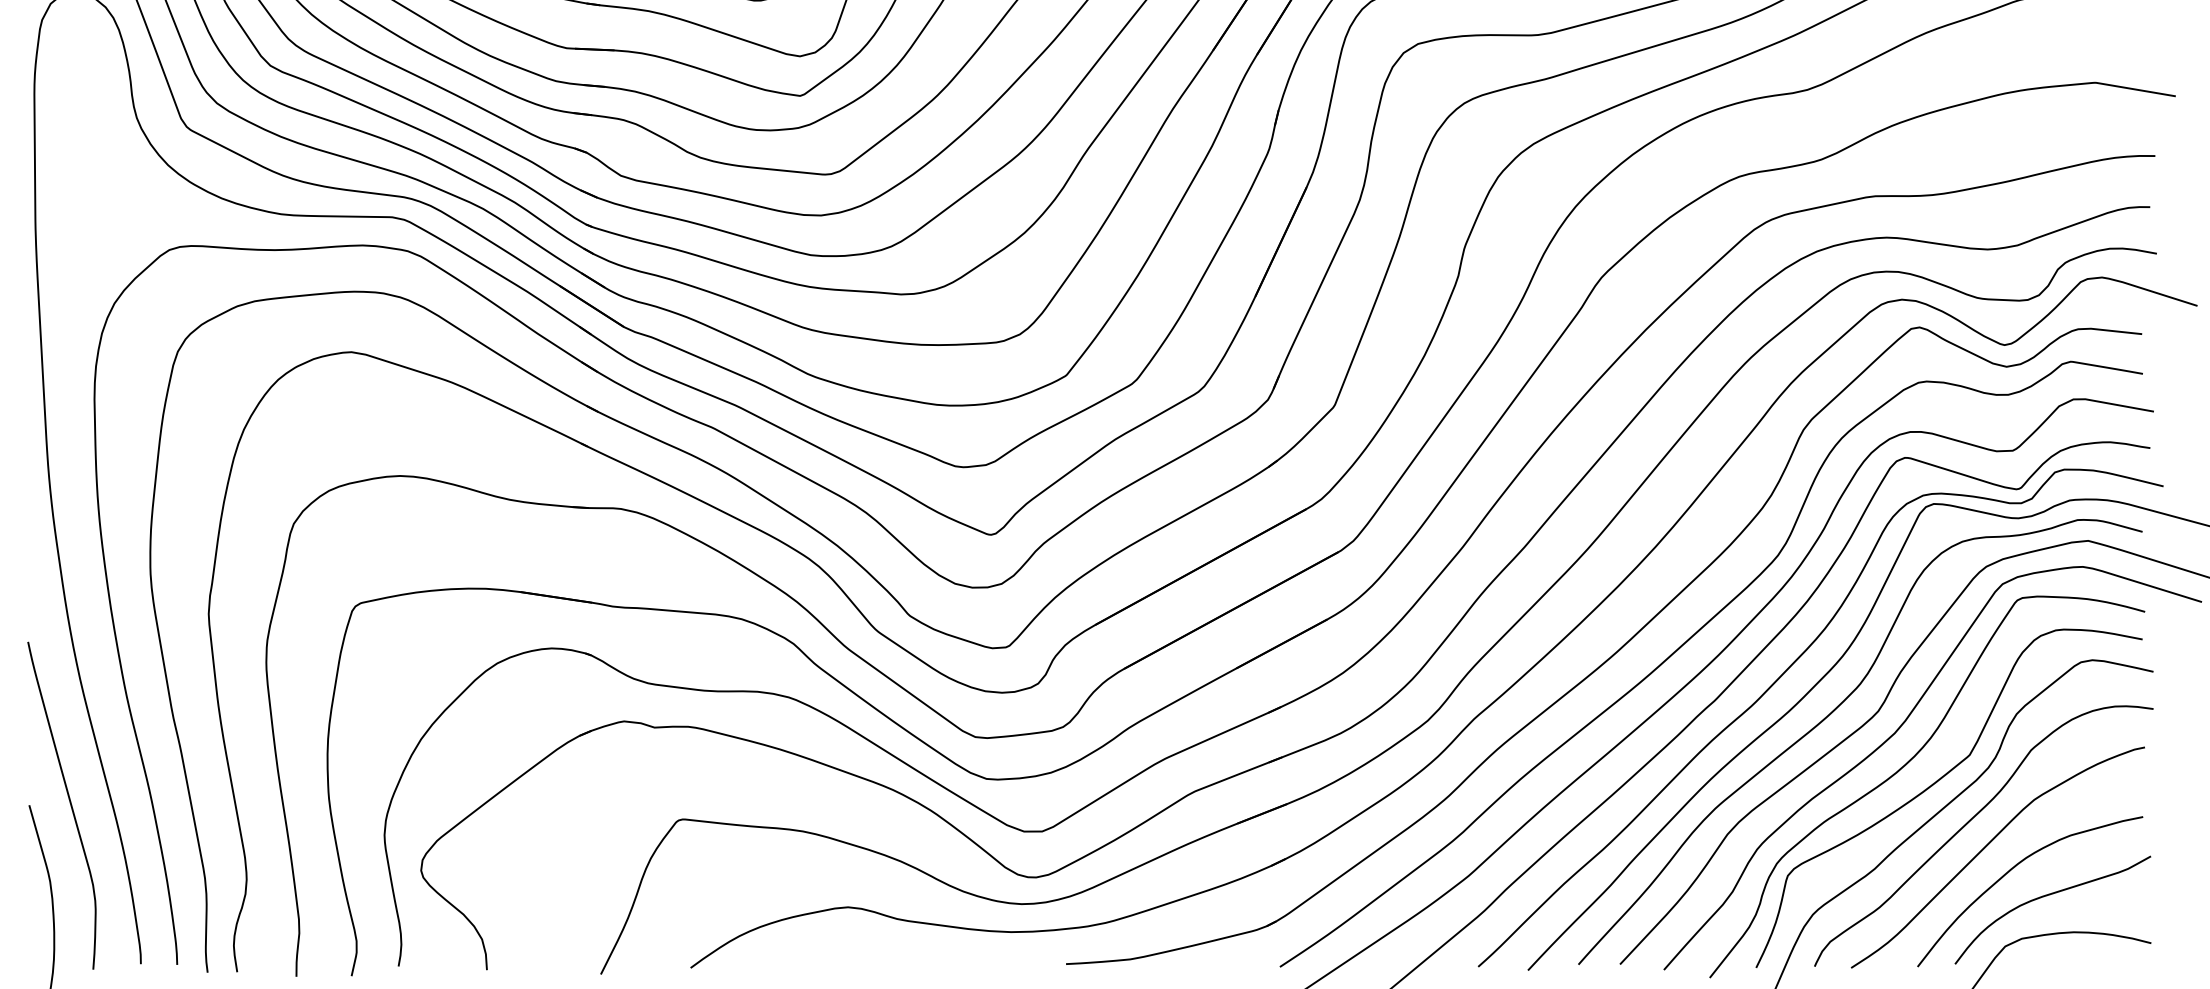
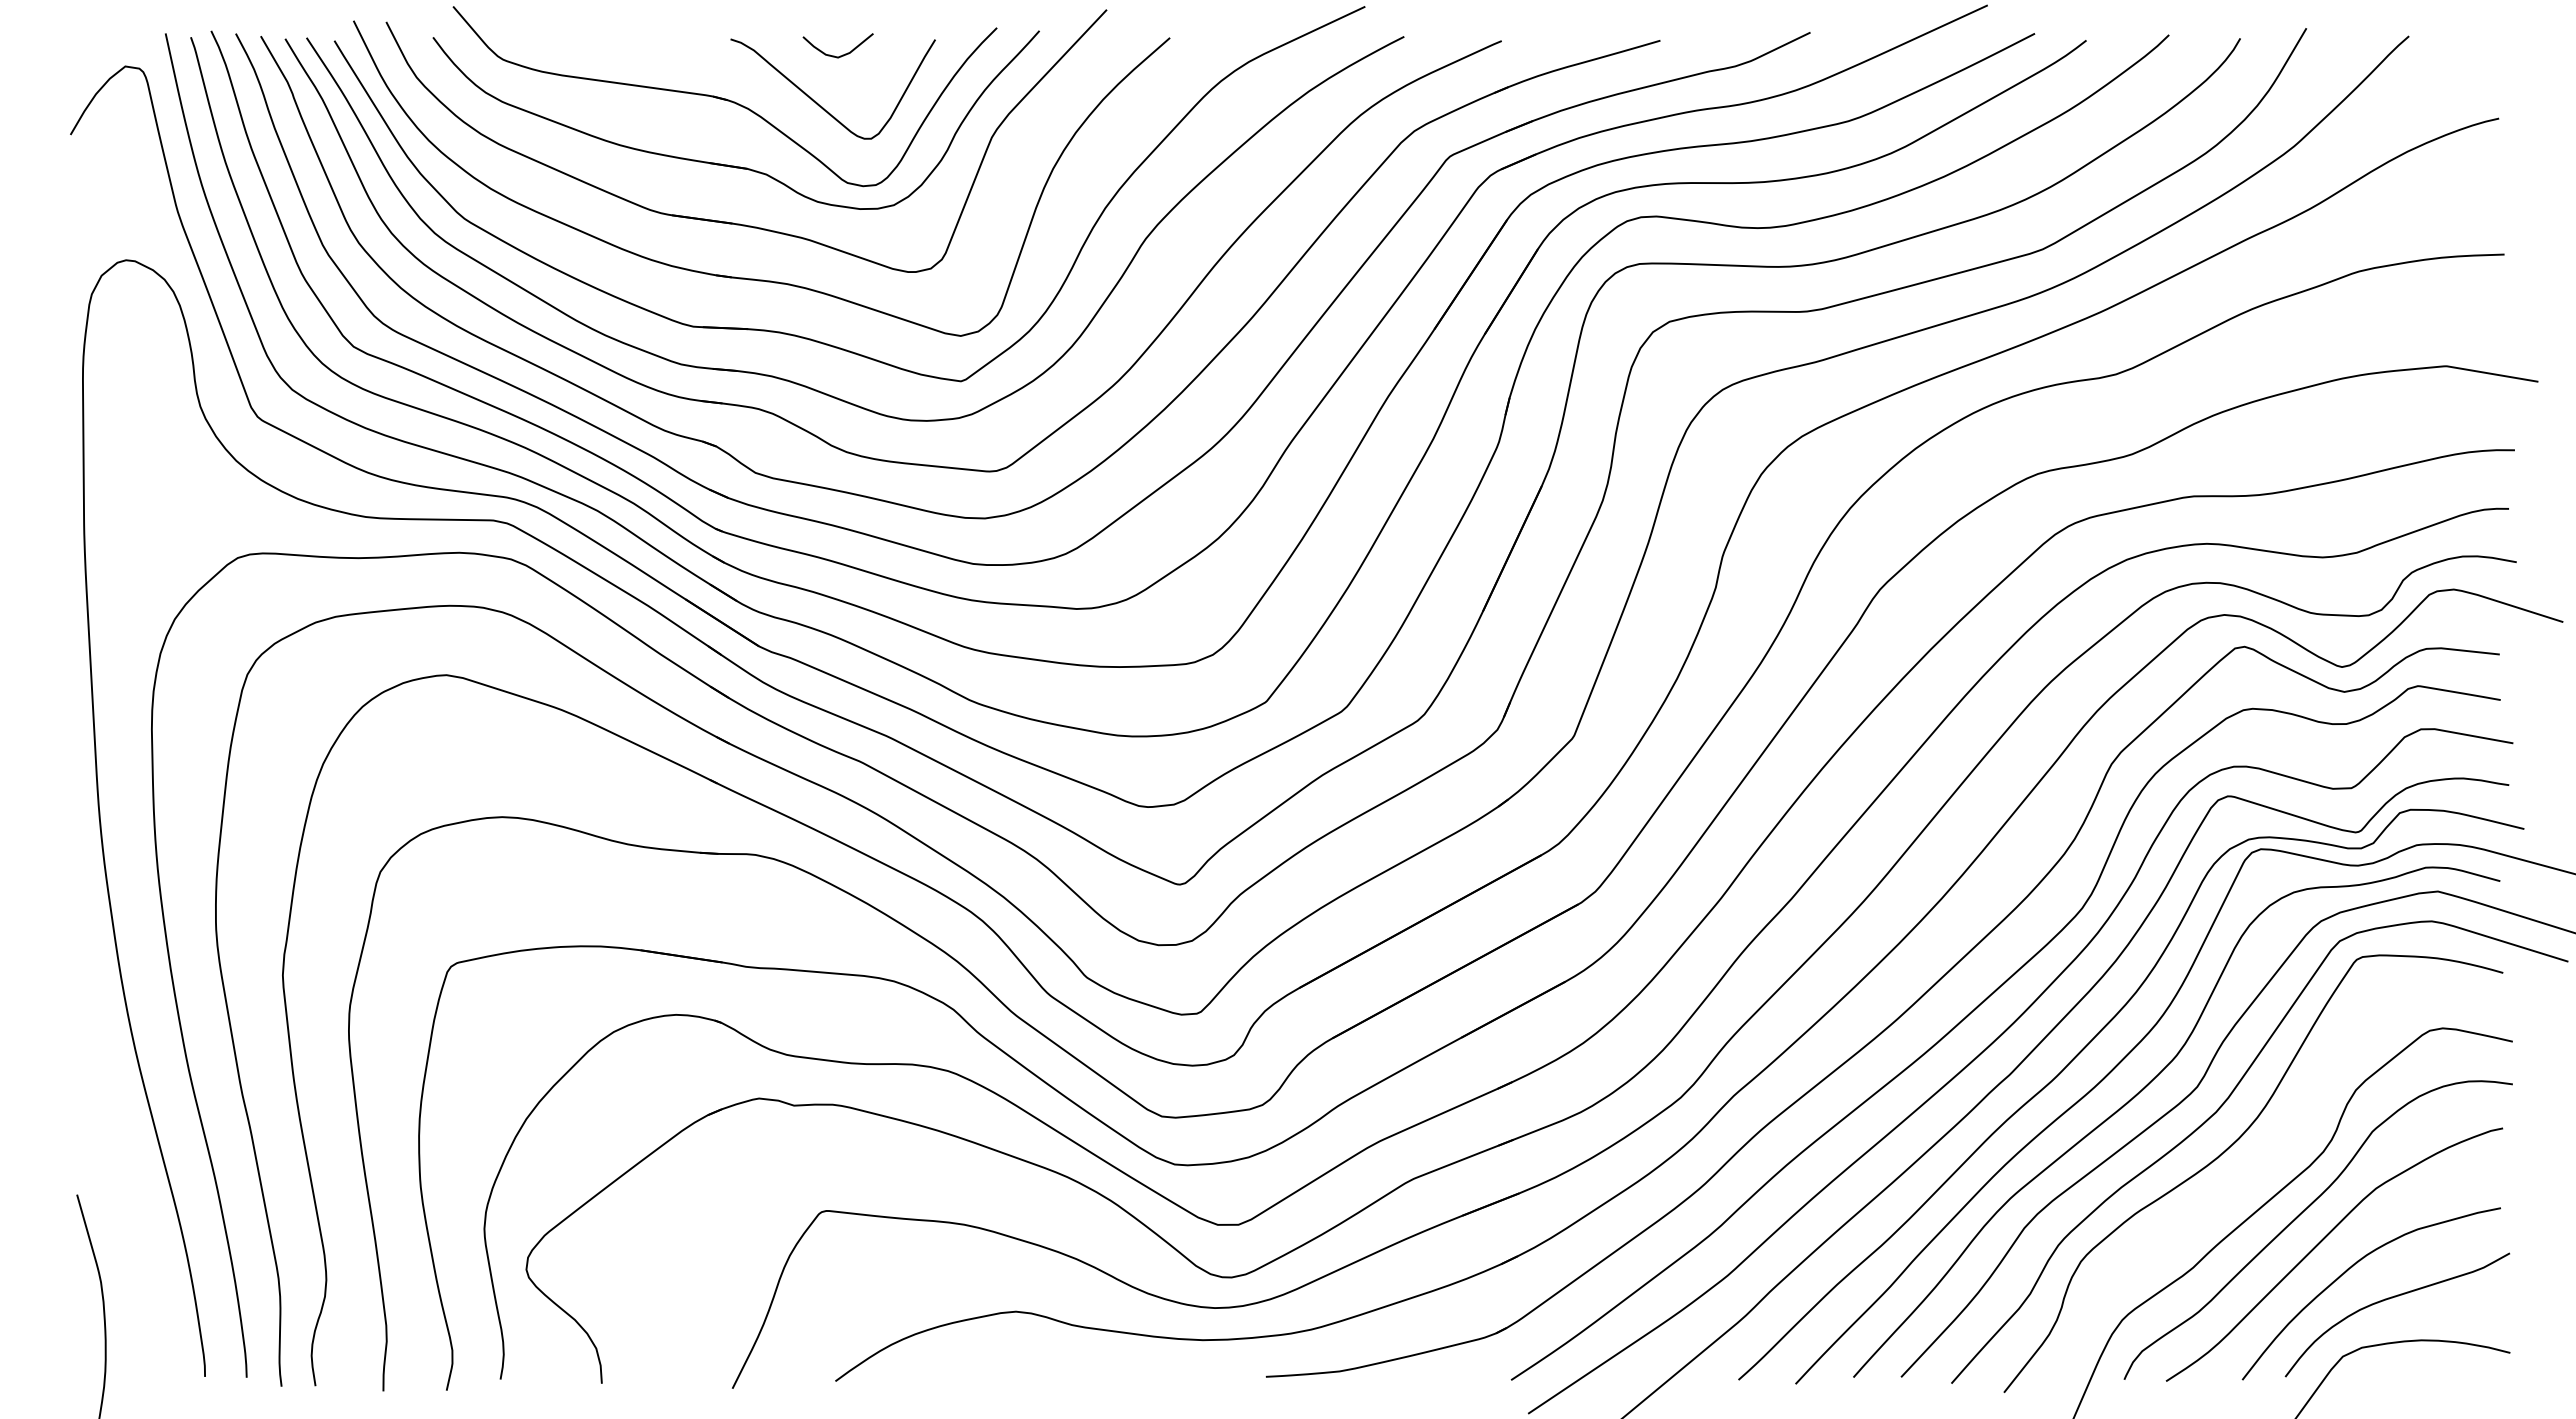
curve: (1938, 781) -> (2266, 1167), removed
curve: (69, 803) -> (123, 1192), removed

